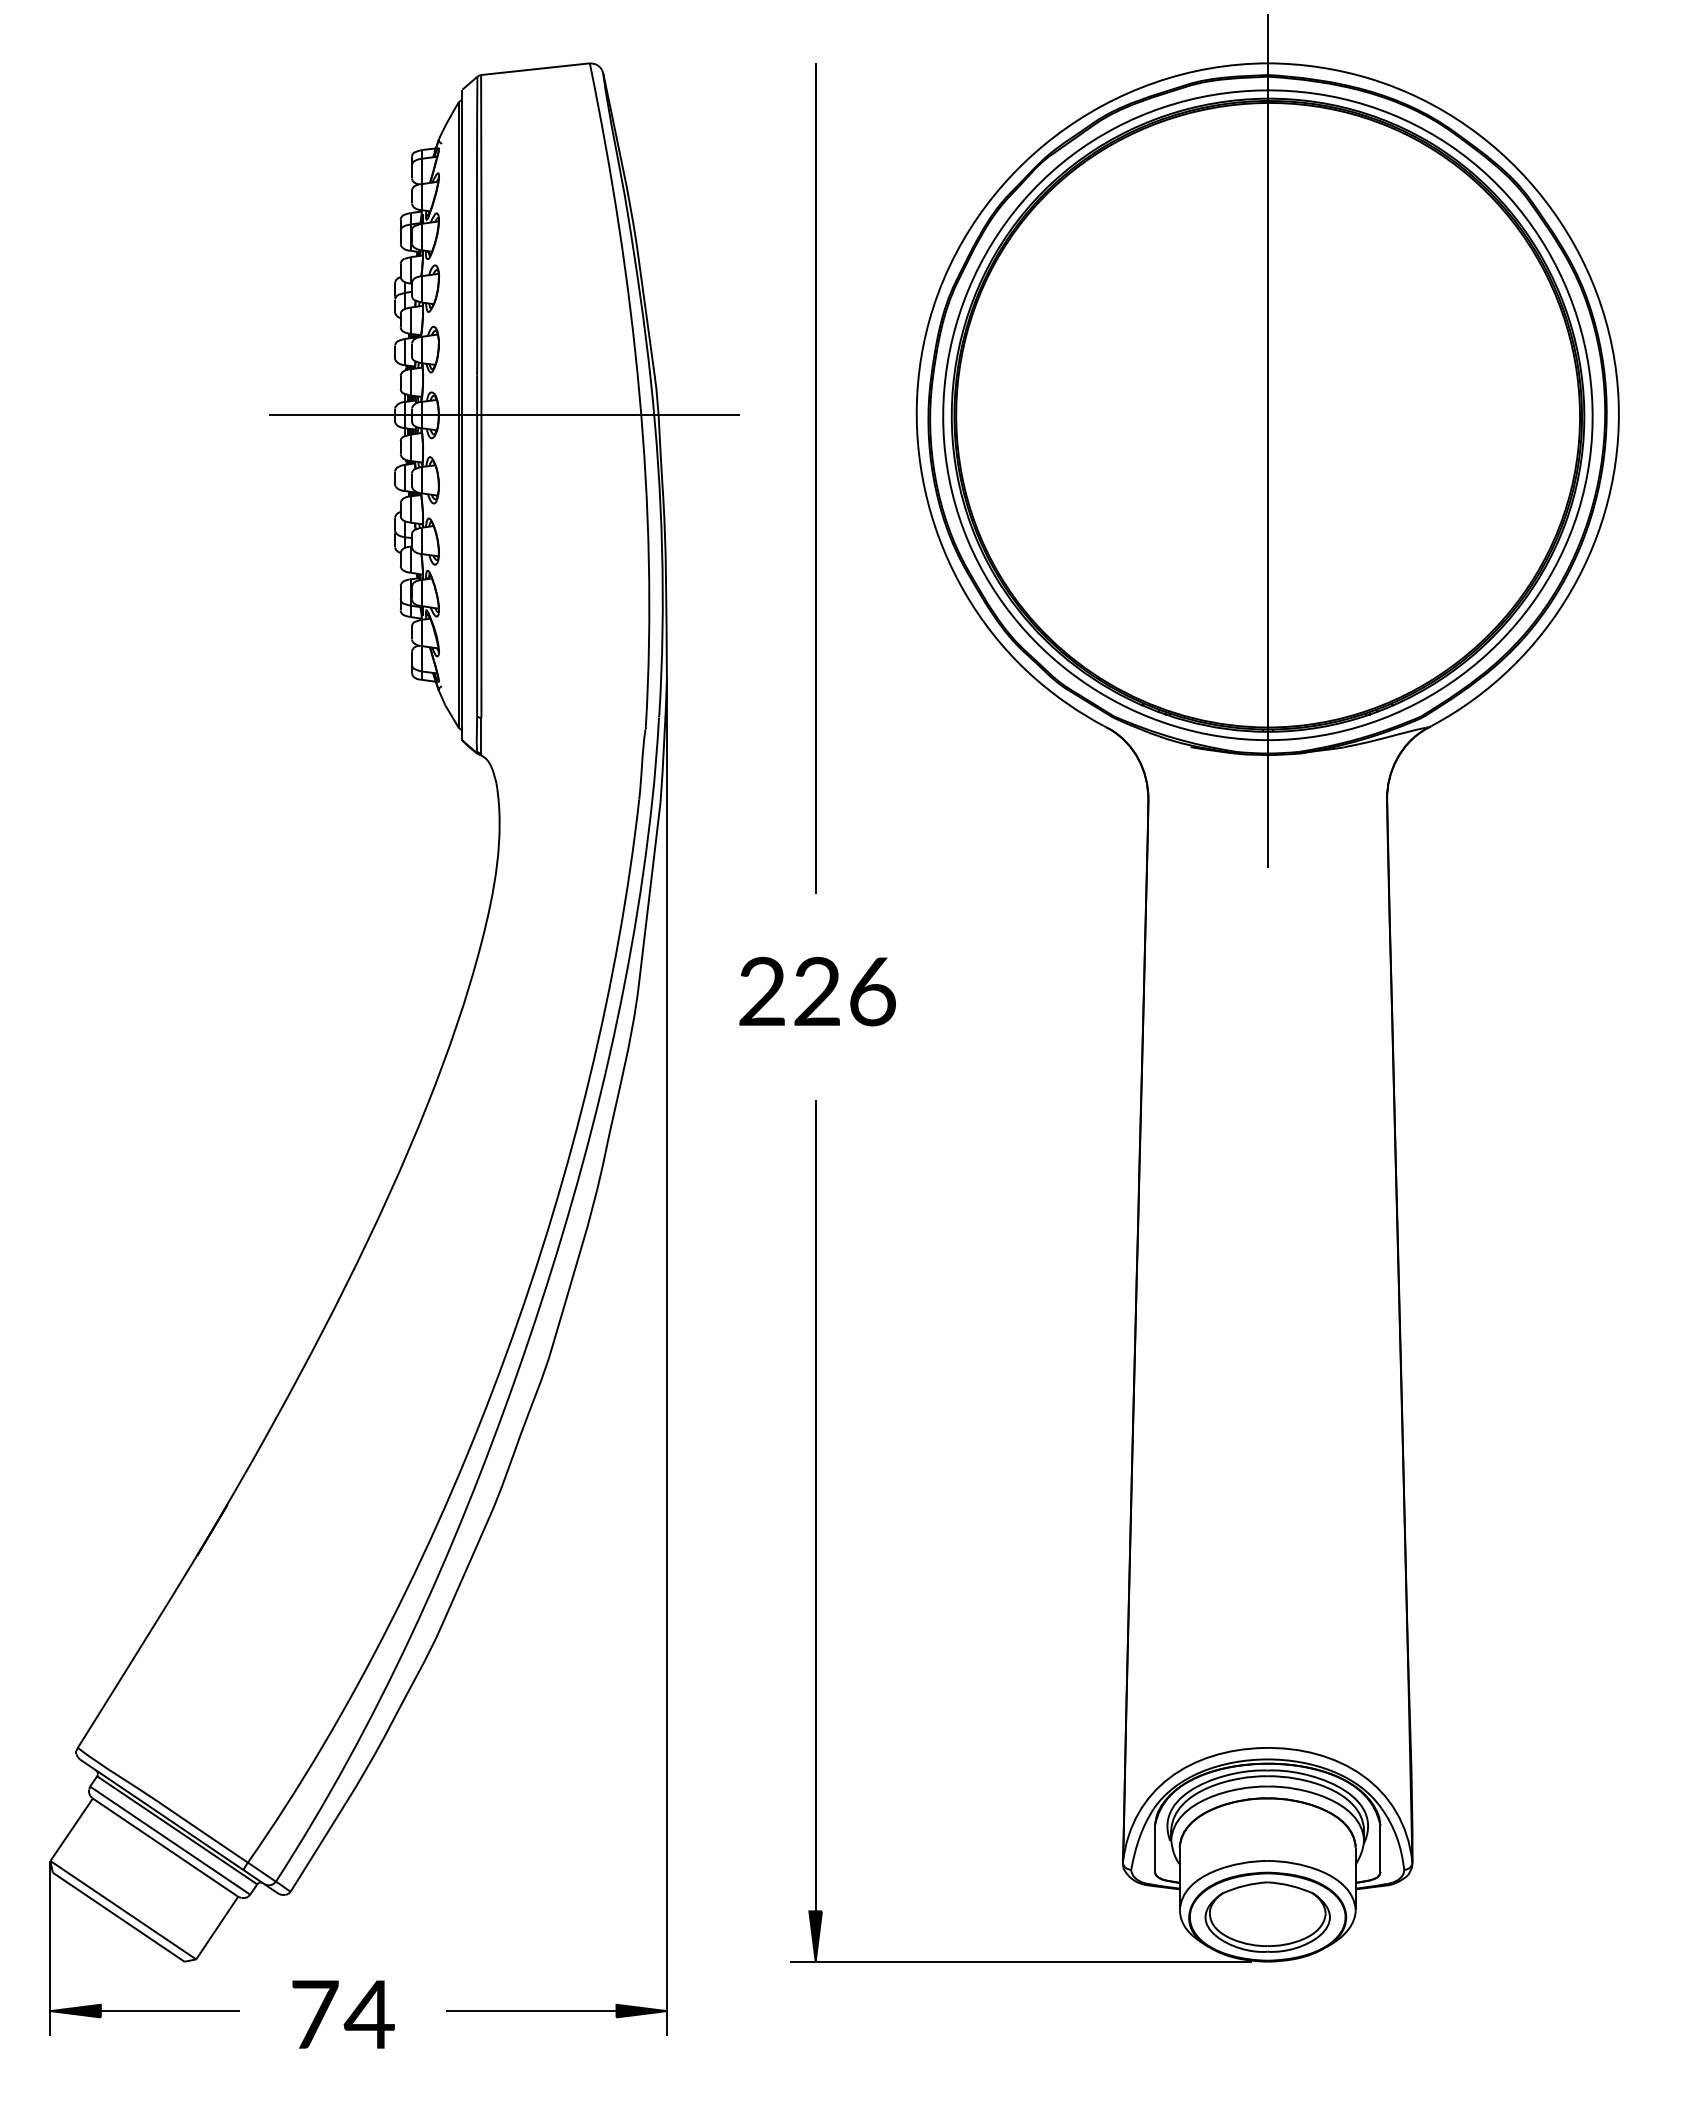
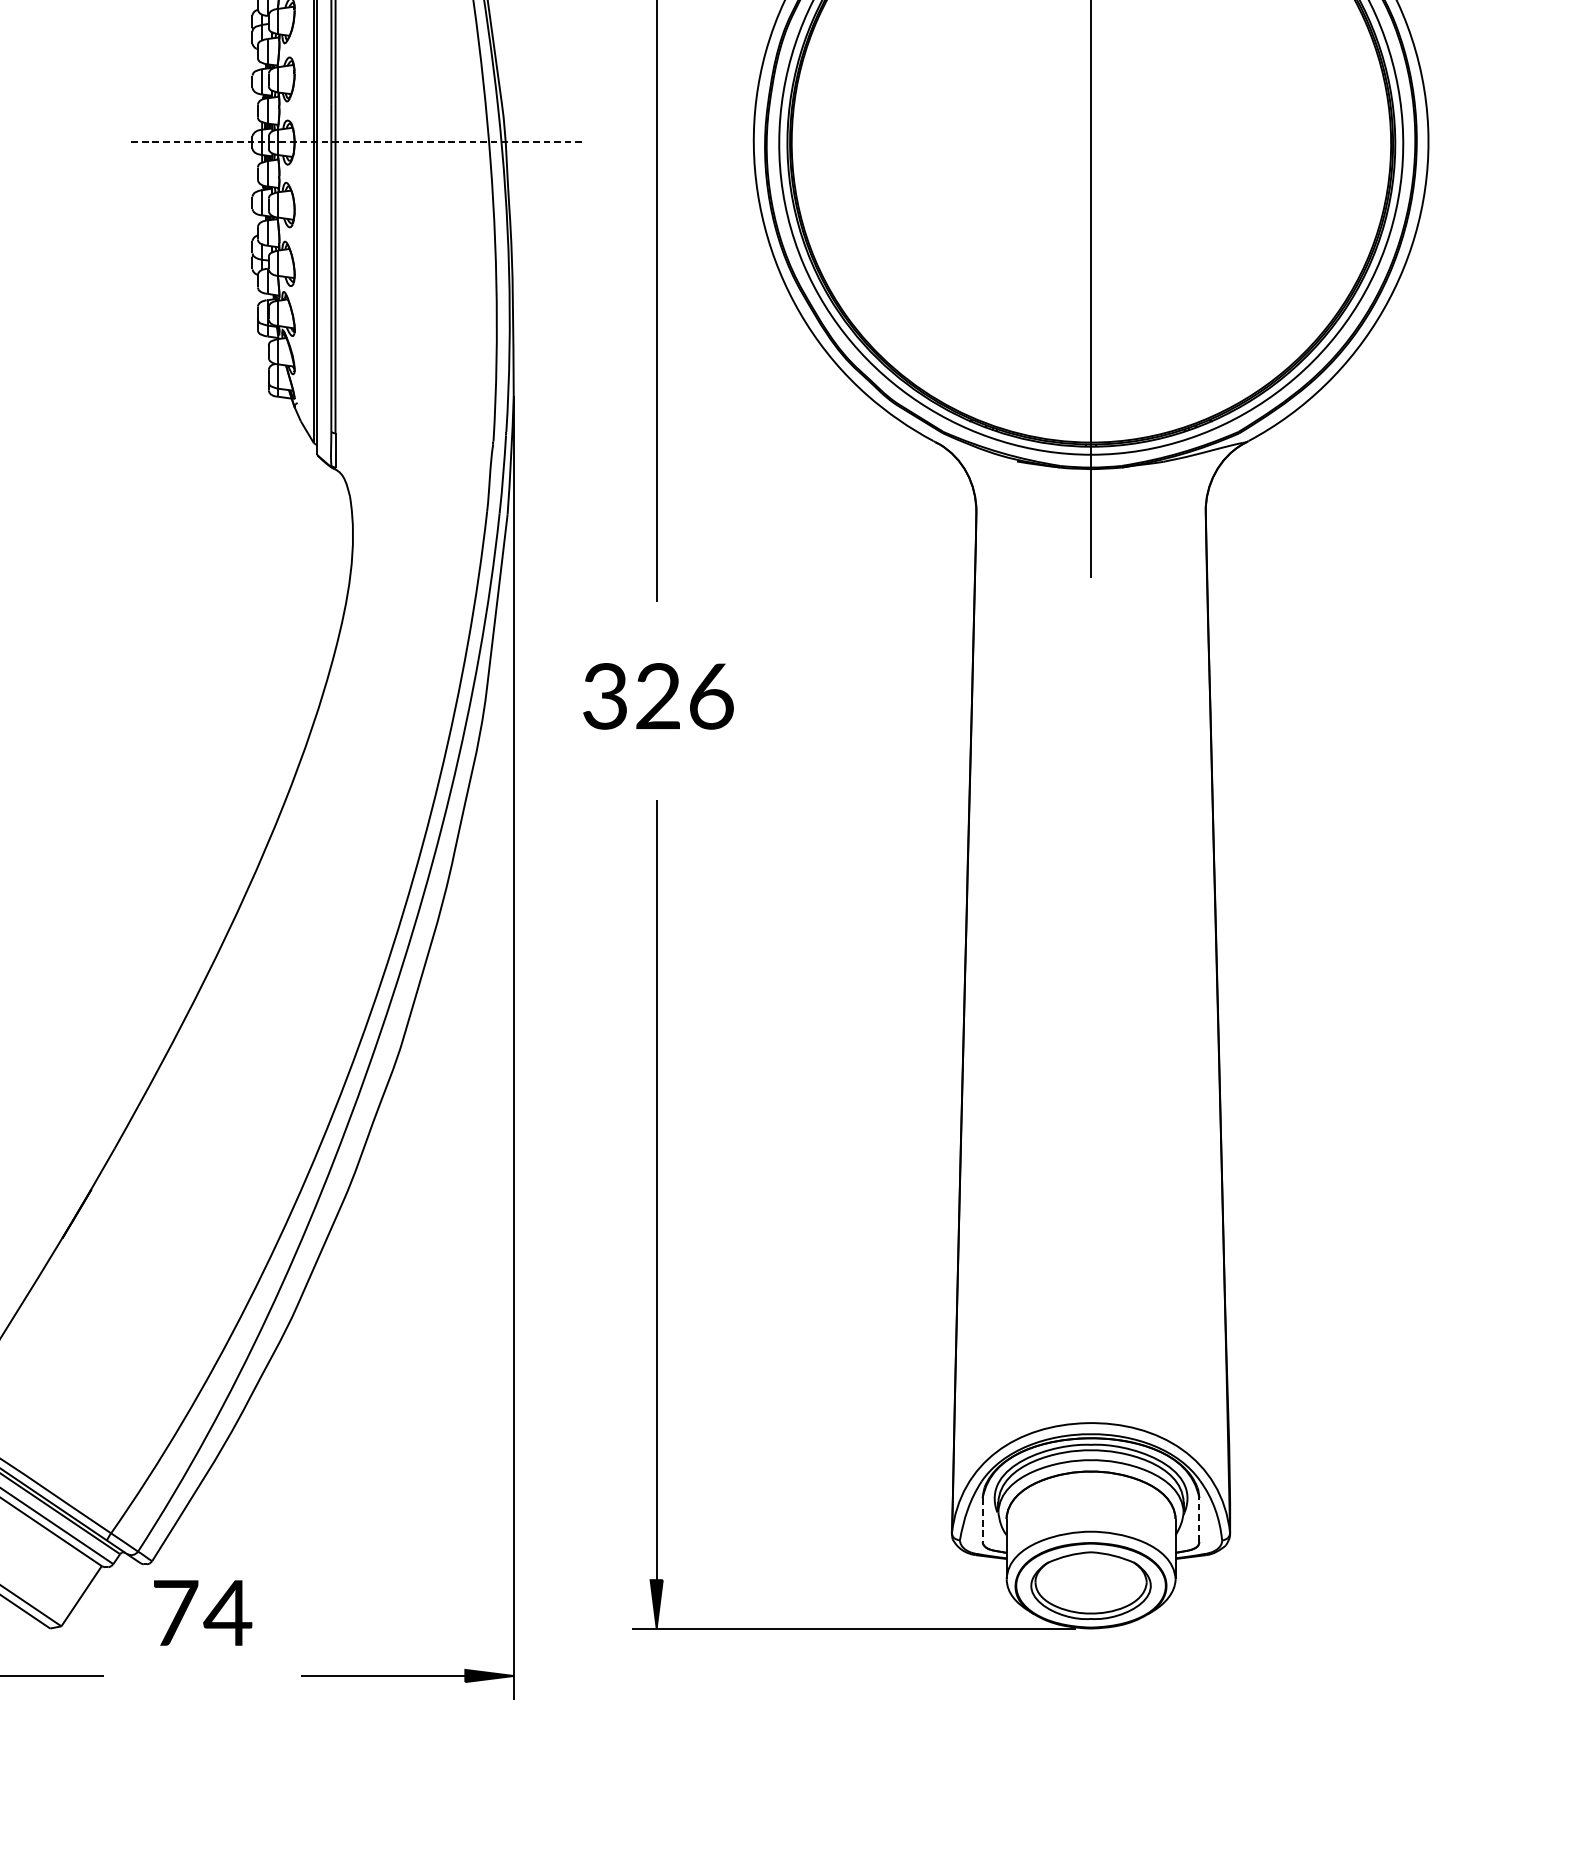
line: (504, 414) -> (357, 141), solid -> dashed
text: (761, 991) -> (604, 696), 226 -> 326
line: (1154, 1849) -> (982, 1520), solid -> dashed
line: (1380, 1849) -> (1199, 1520), solid -> dashed
text: (343, 2014) -> (202, 1612), moved

